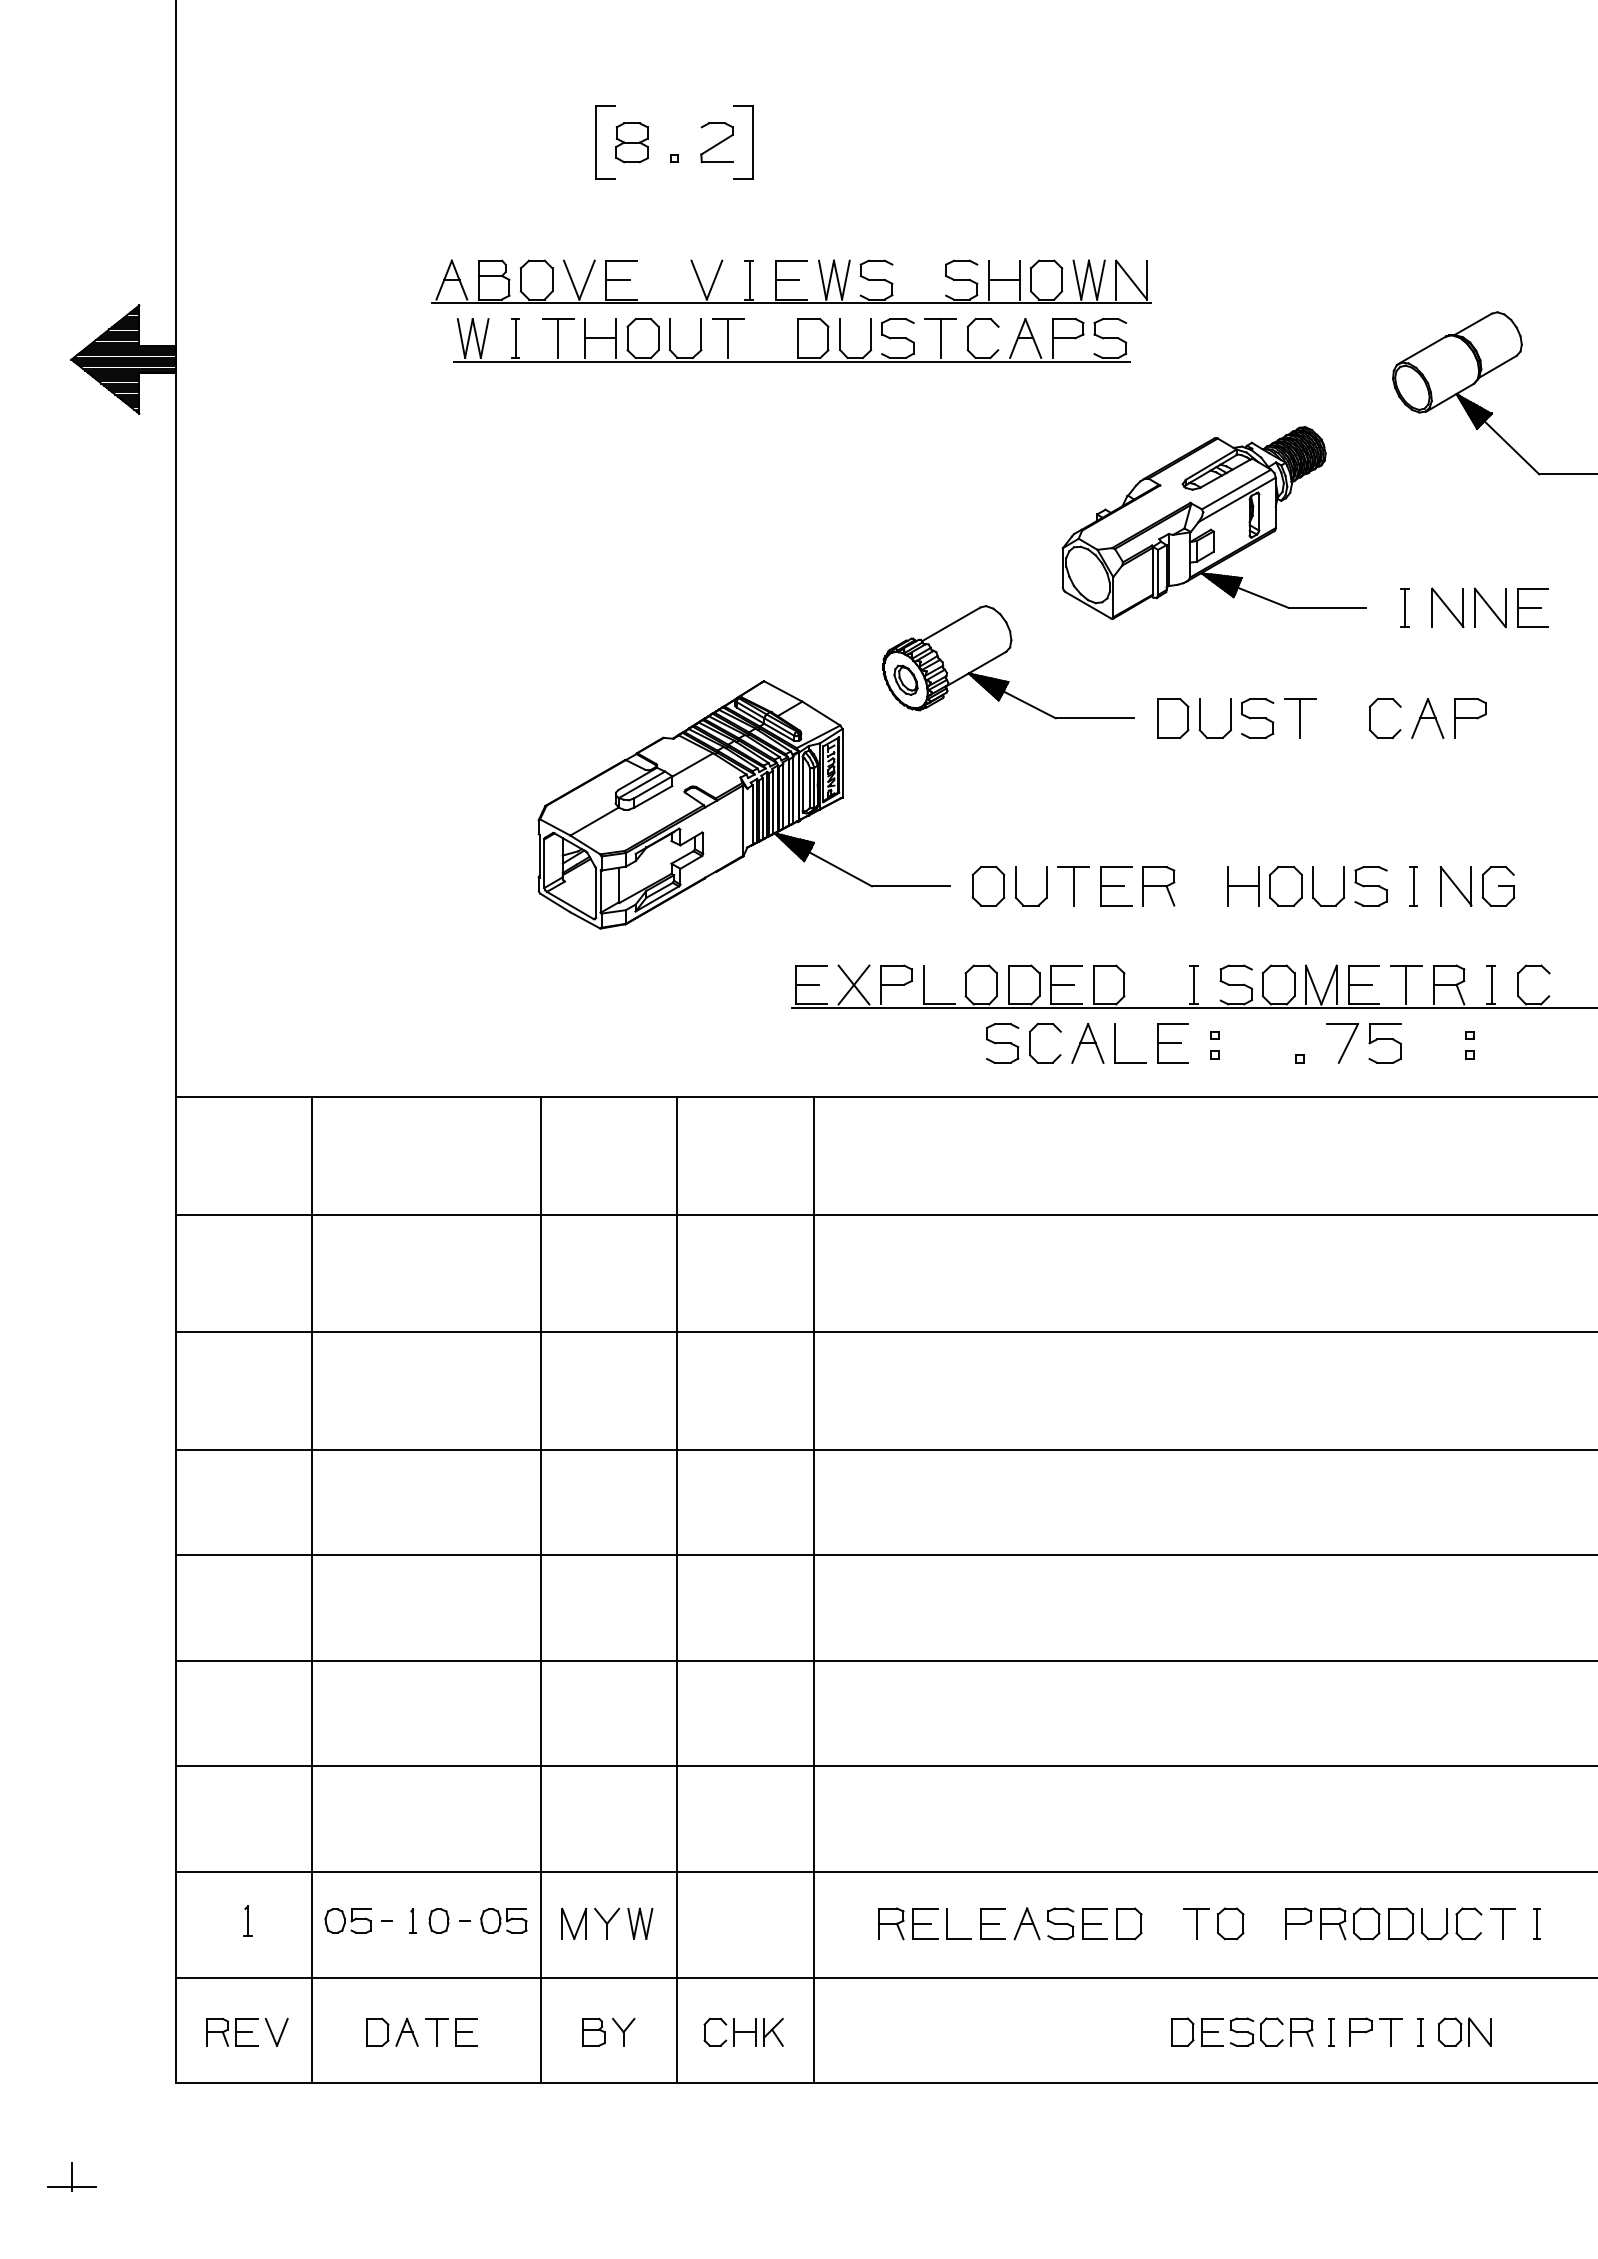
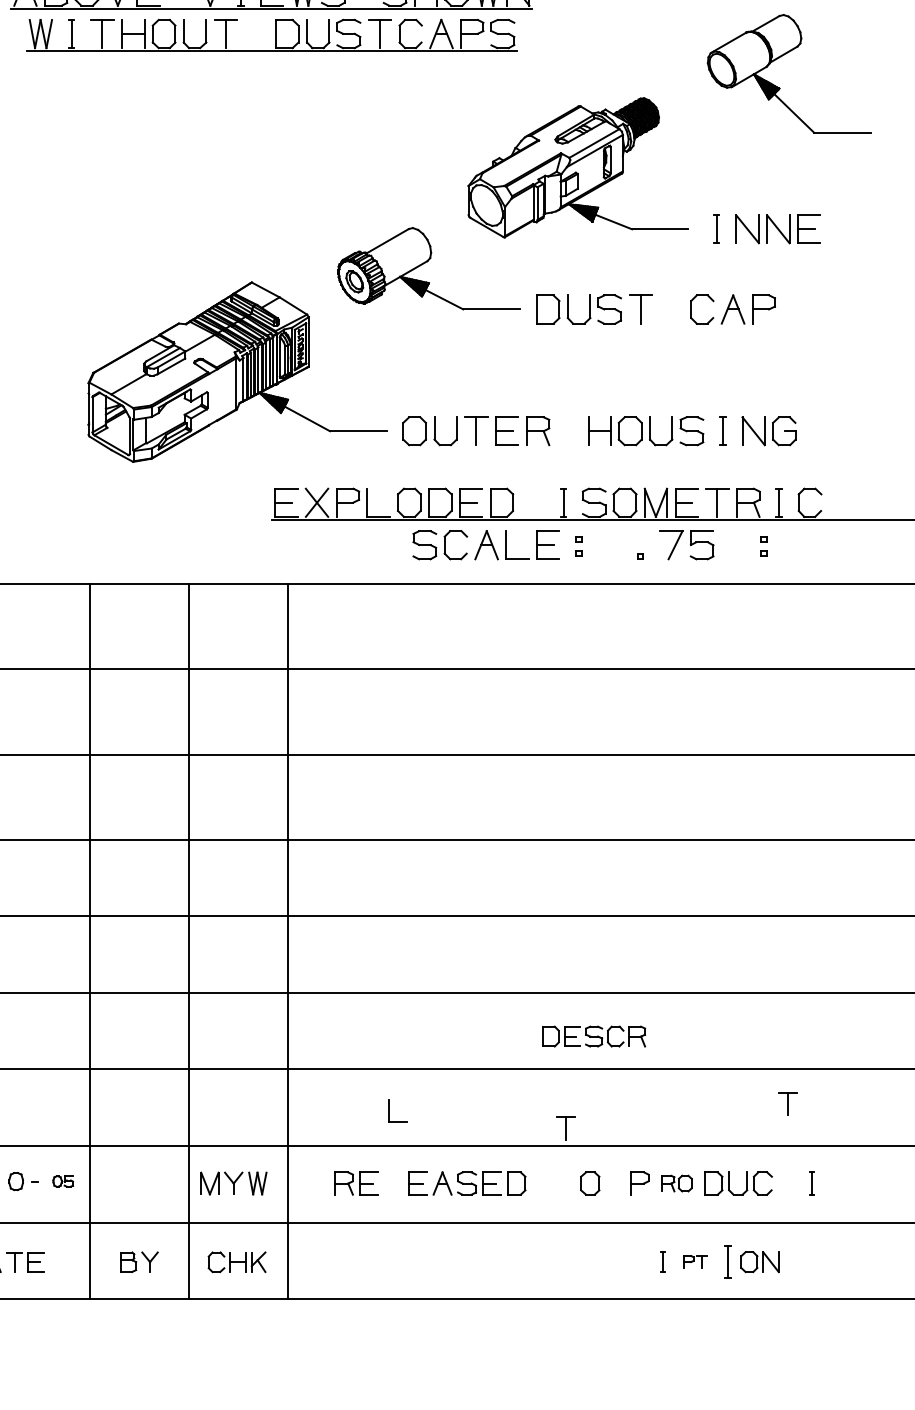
part: (503, 1920) -> (62, 1181), size x0.6
part: (607, 1923) -> (234, 1183), moved
part: (947, 1923) -> (389, 1110), moved
part: (1196, 1923) -> (565, 1128), moved
part: (1350, 1923) -> (677, 1183), size x0.7
part: (1502, 1923) -> (787, 1103), moved
part: (1242, 2031) -> (594, 1036), moved
part: (1375, 2031) -> (695, 1261), size x0.6
part: (1420, 2032) -> (727, 1262), size x1.6

